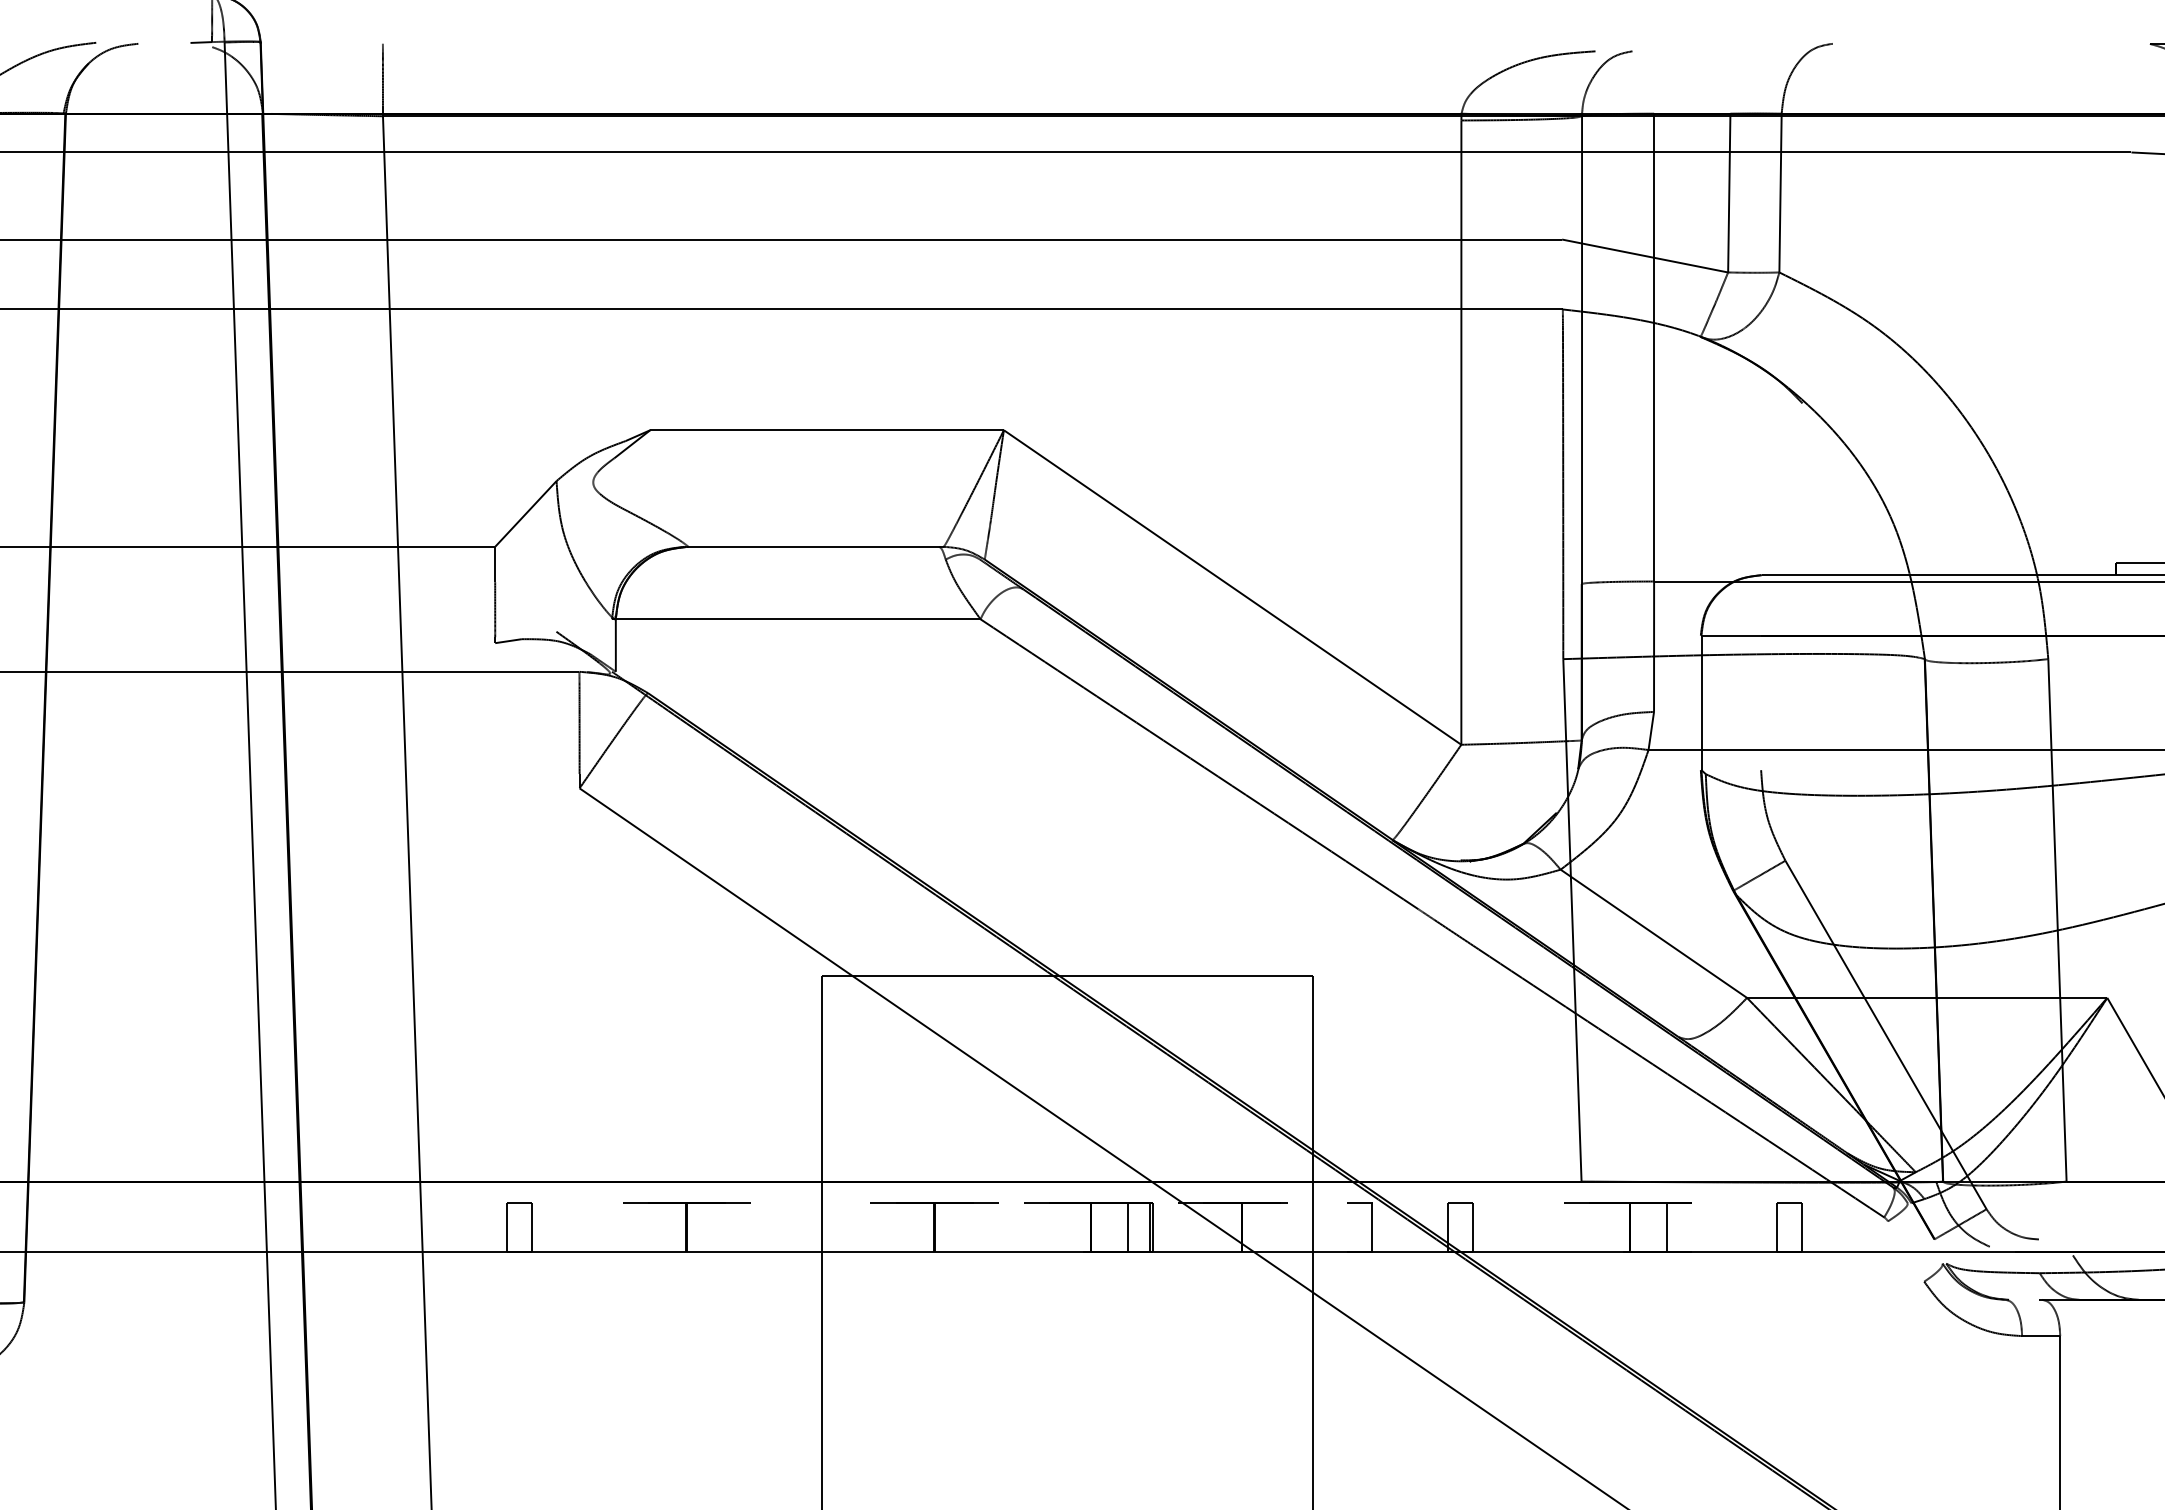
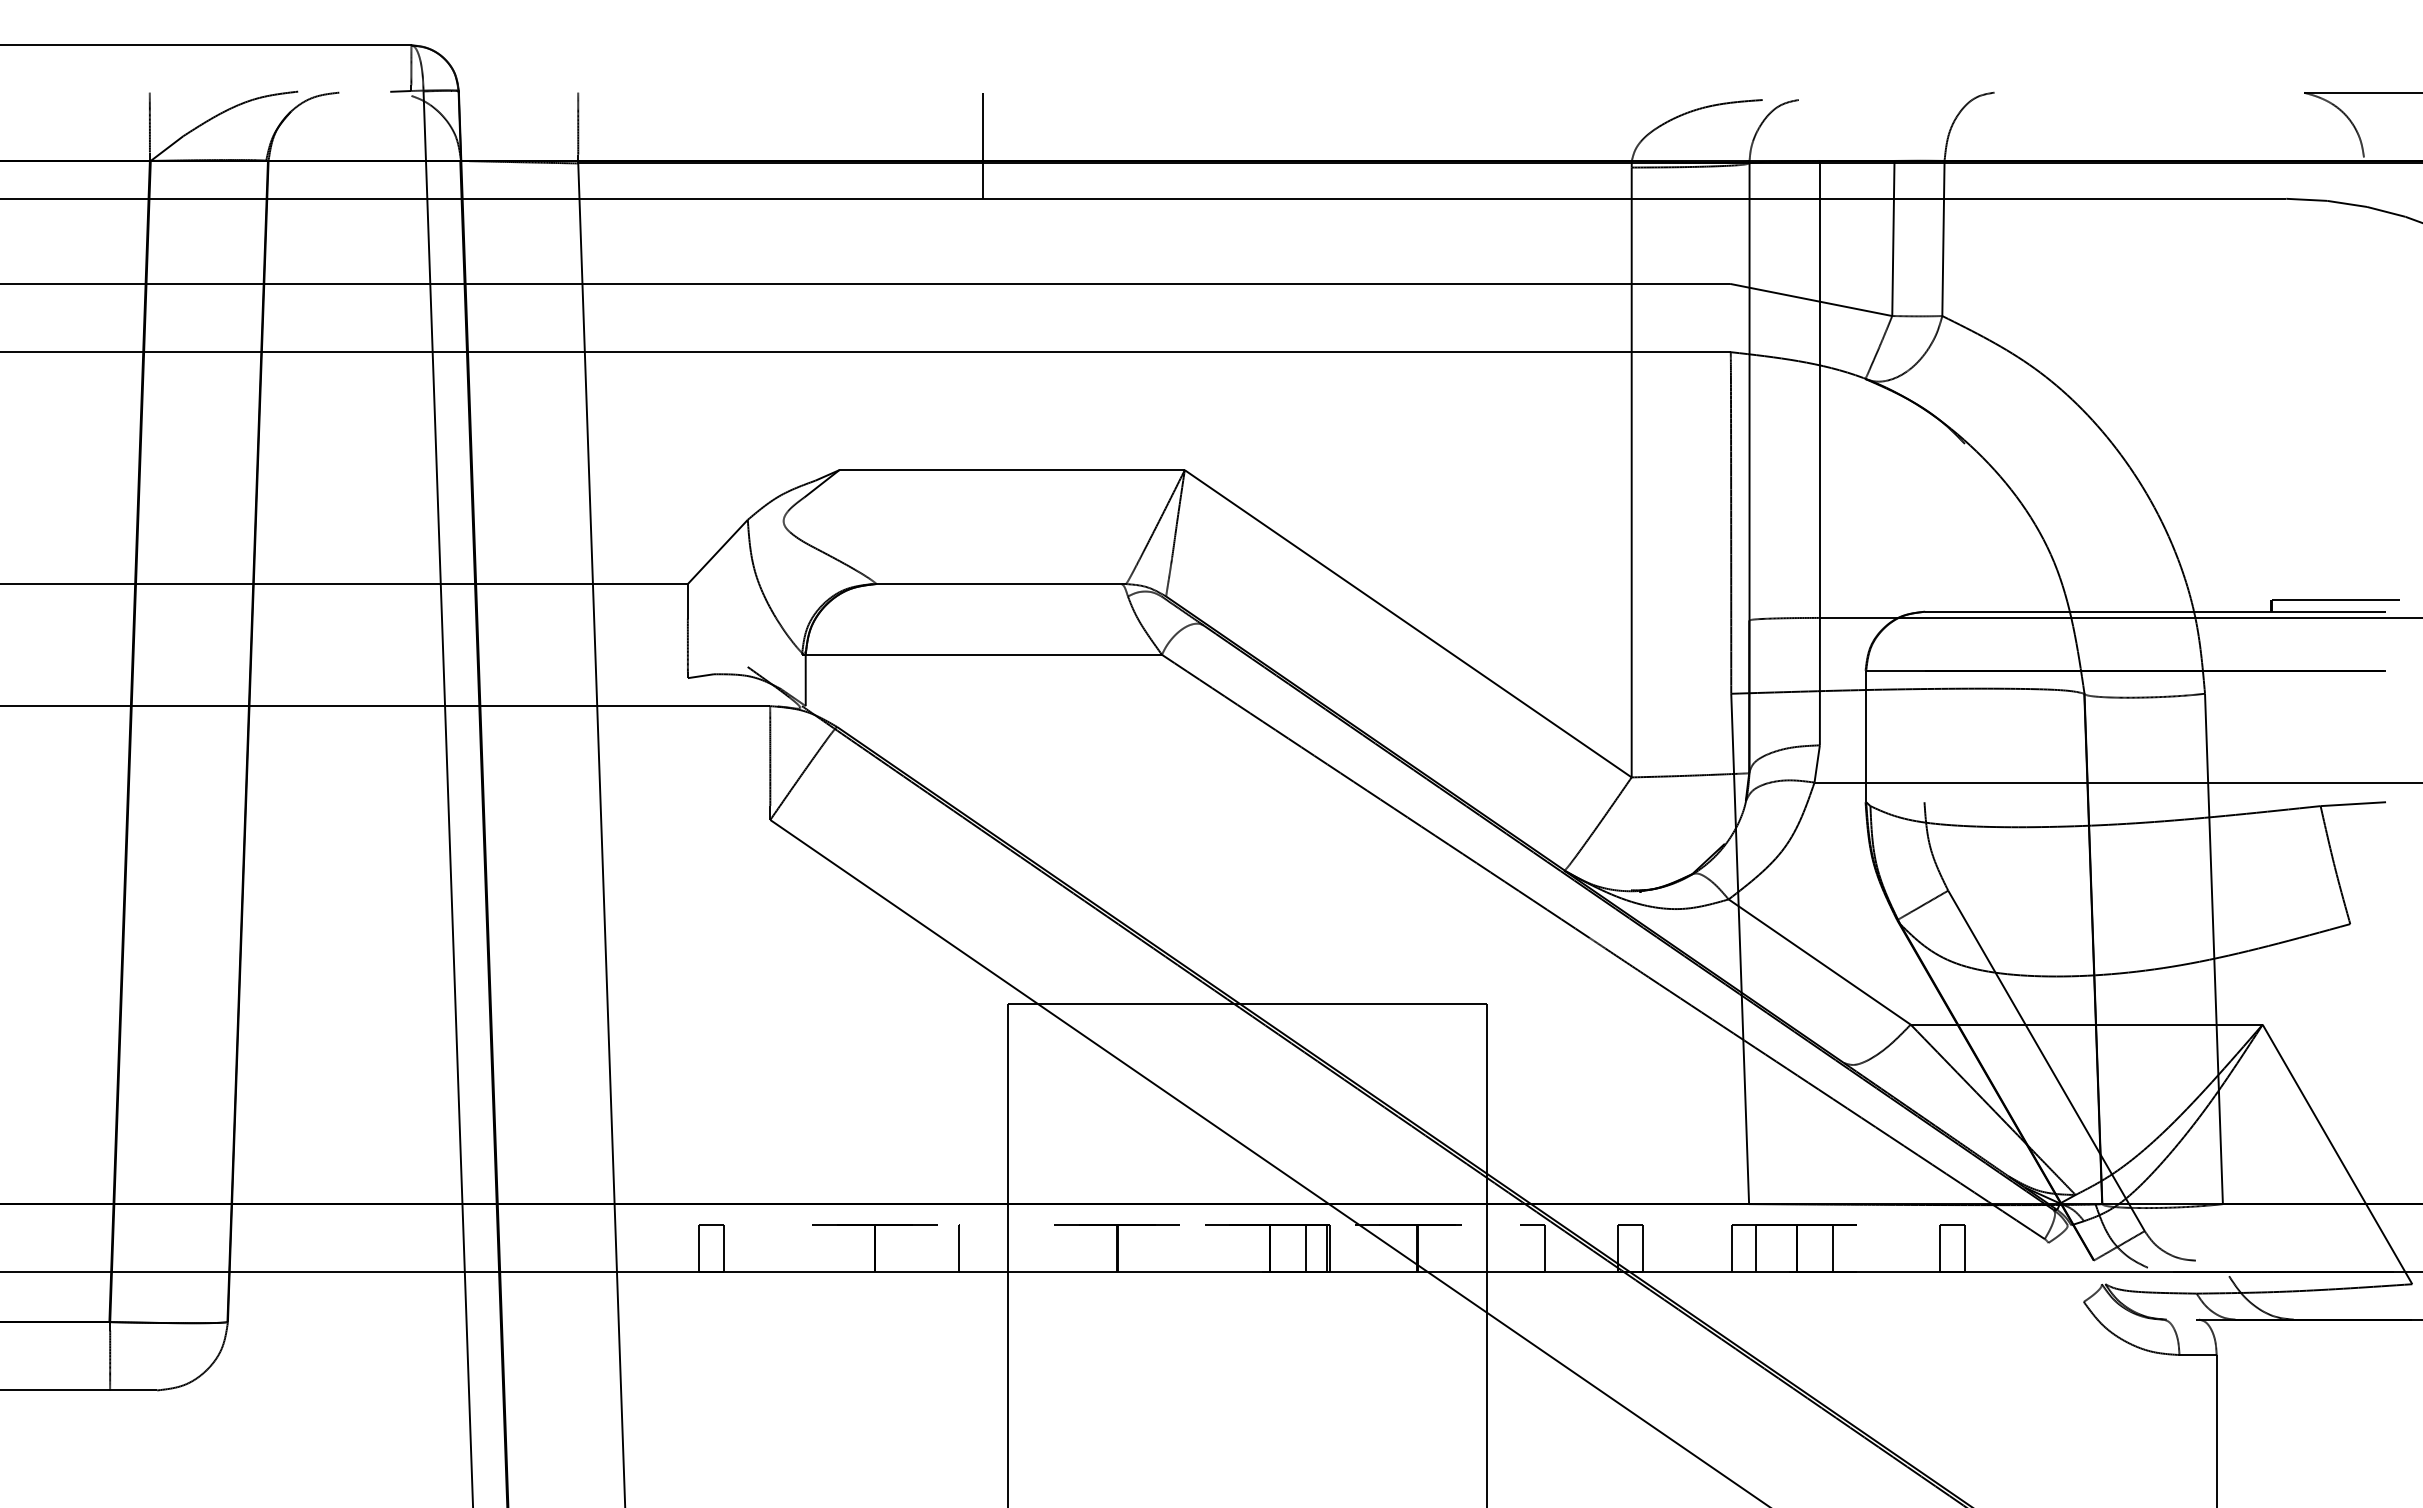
line: (796, 97) -> (982, 145), added
line: (773, 1227) -> (959, 1248), added
line: (1563, 1227) -> (1731, 1248), added
line: (1589, 1227) -> (1756, 1248), added

